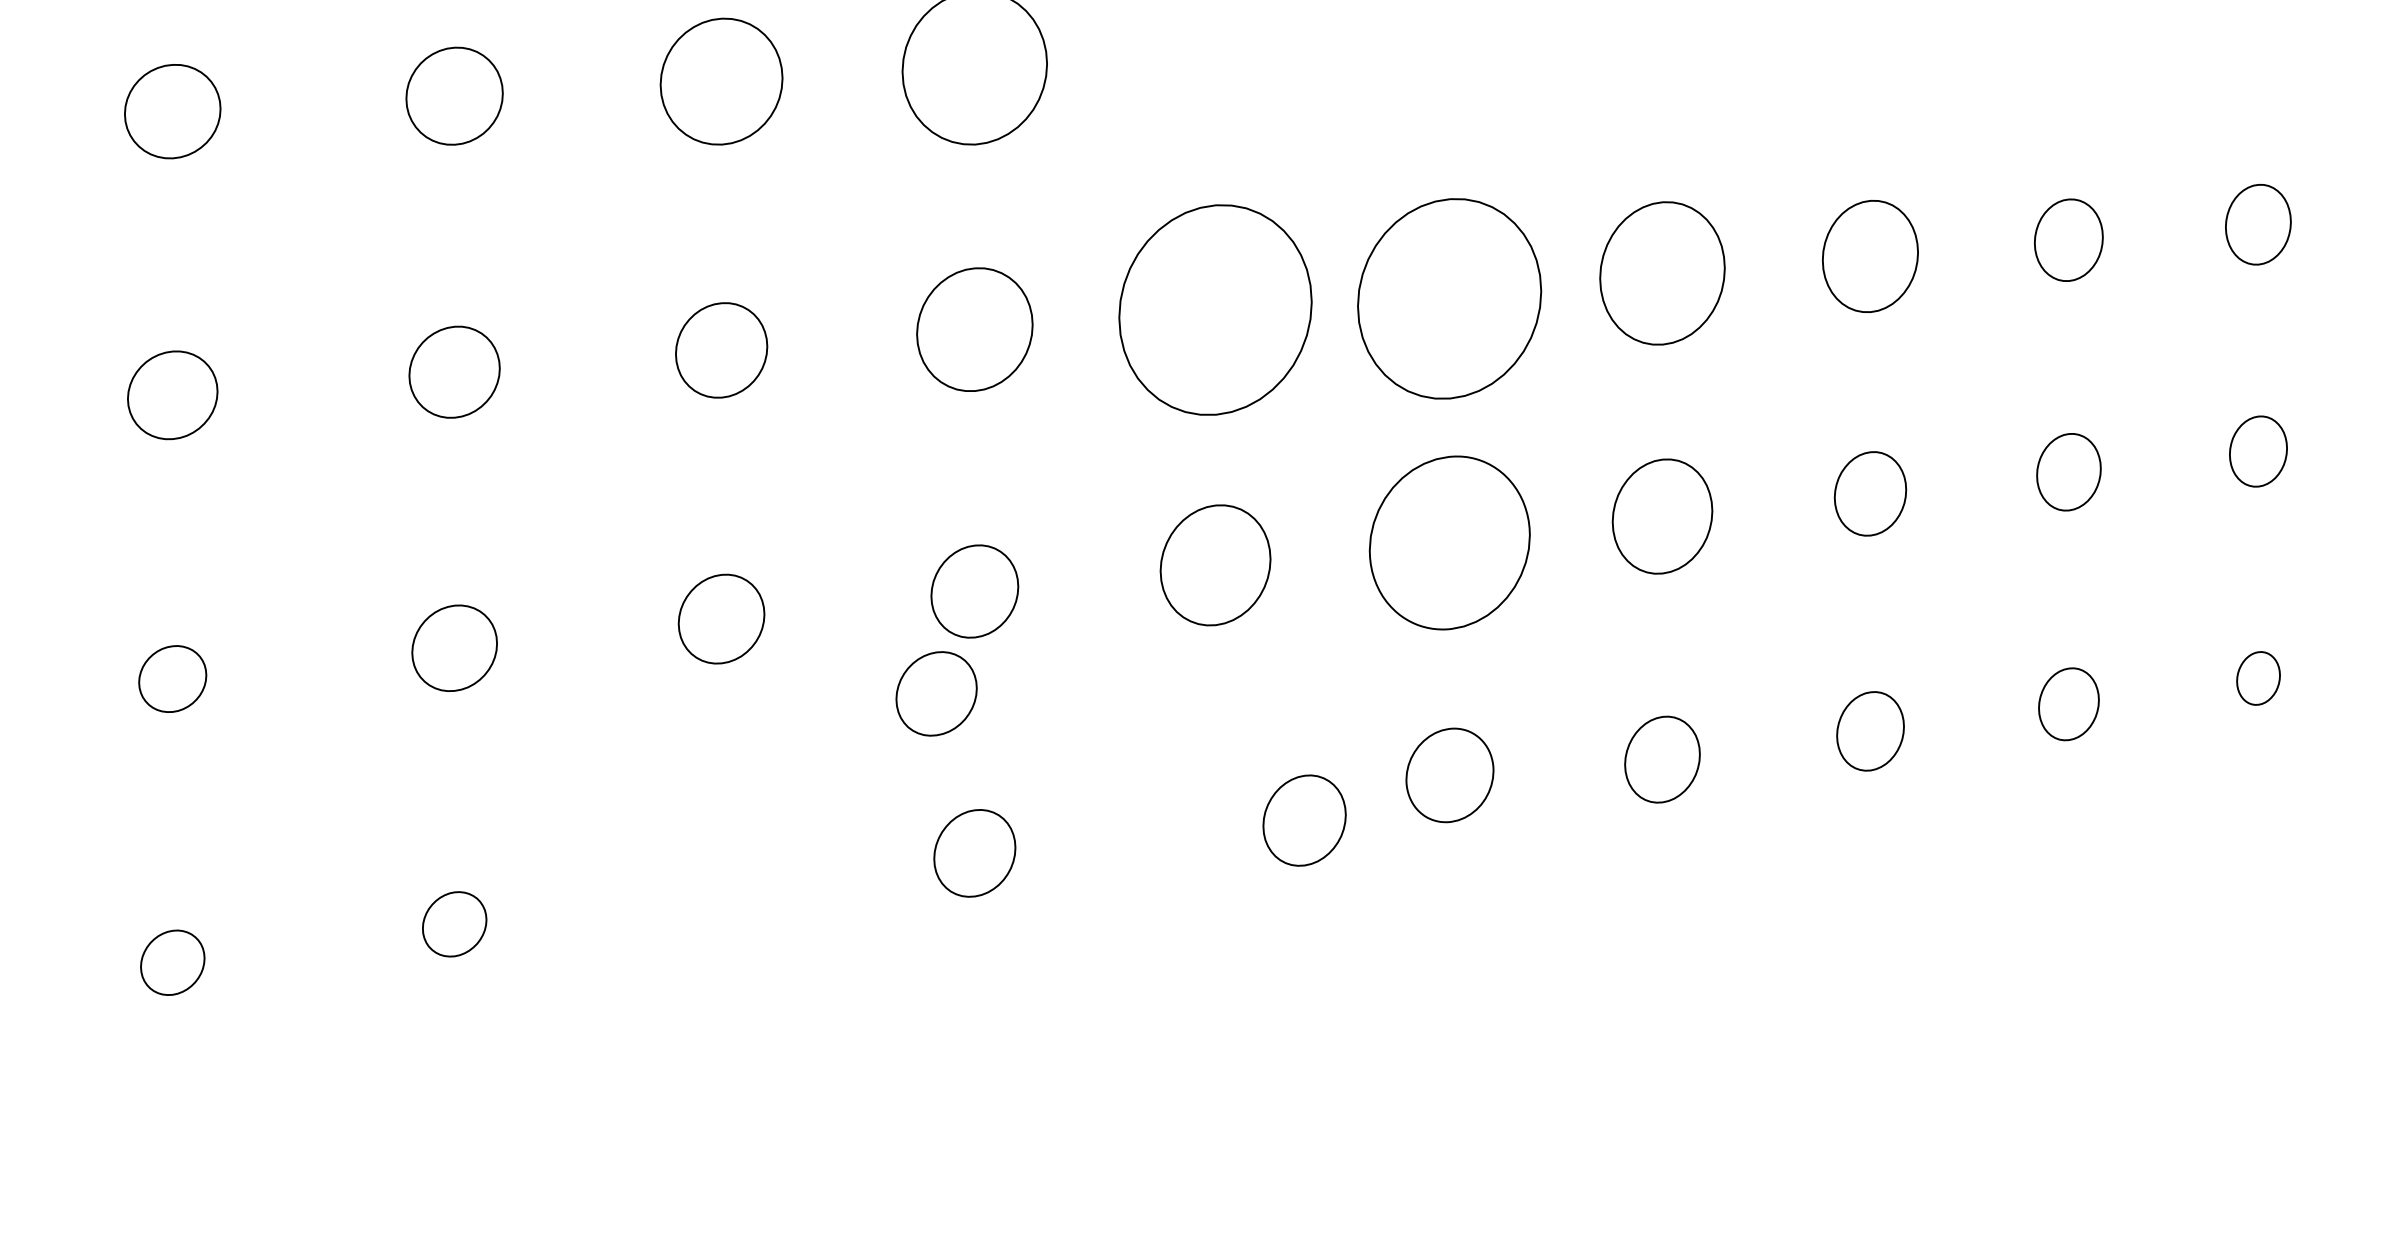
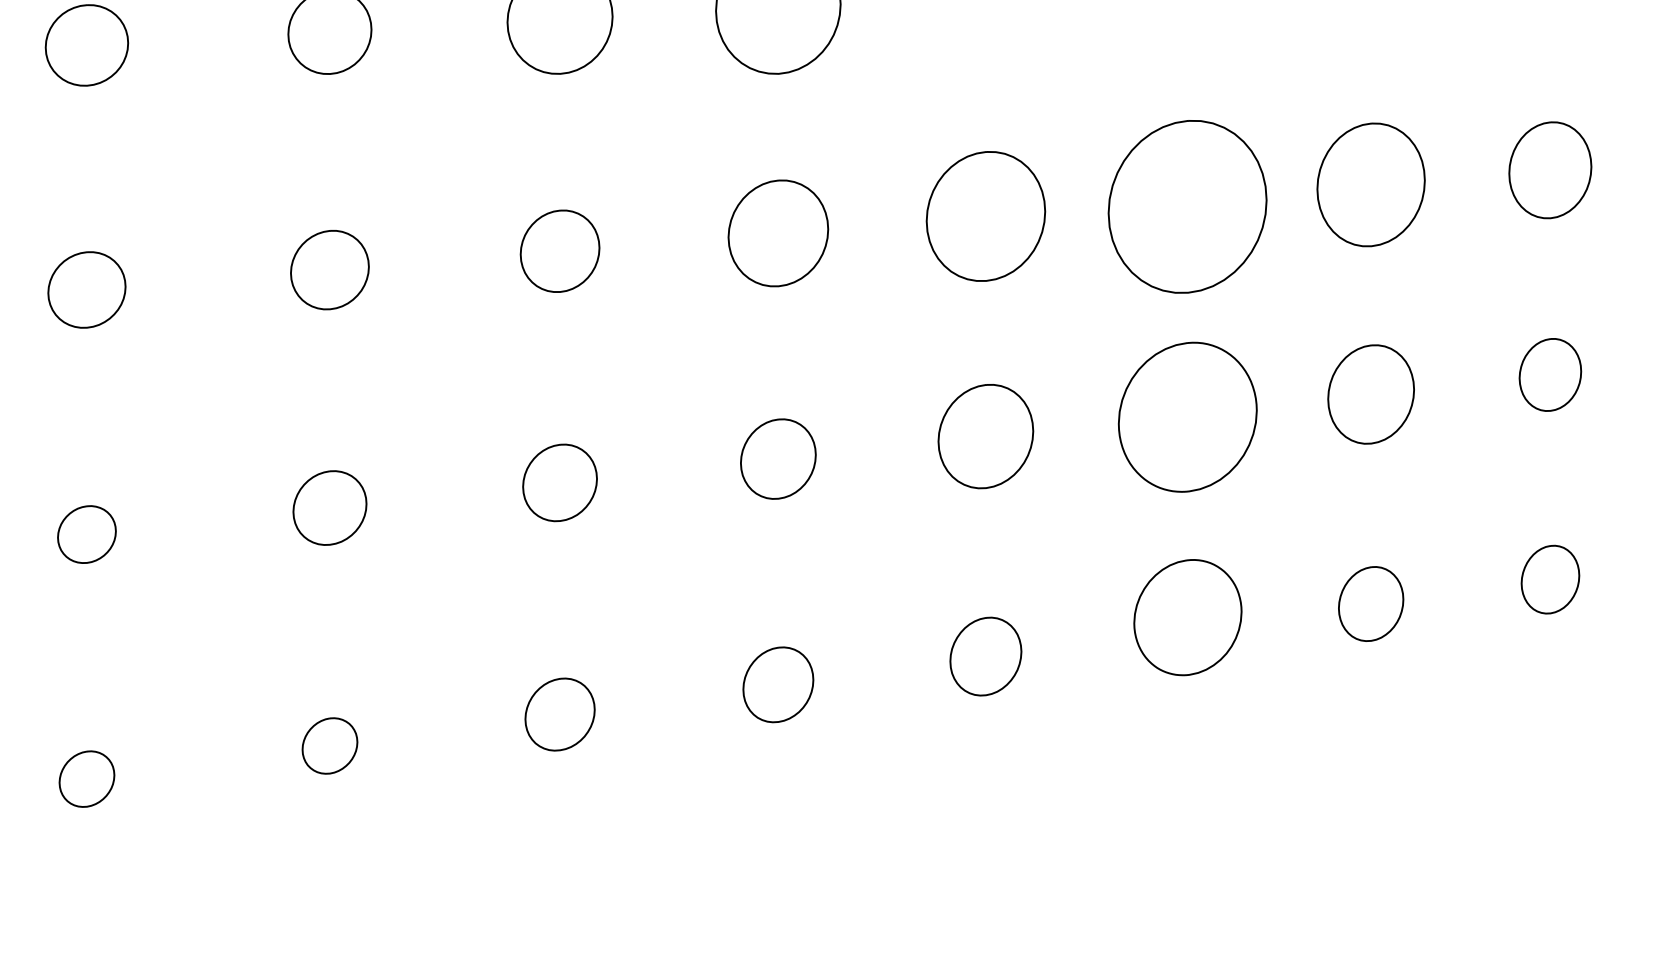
part: (1215, 309) -> (985, 216), size x0.71
part: (936, 693) -> (559, 714), moved
part: (1449, 775) -> (1187, 617), size x1.43
part: (1304, 820) -> (985, 656), moved

